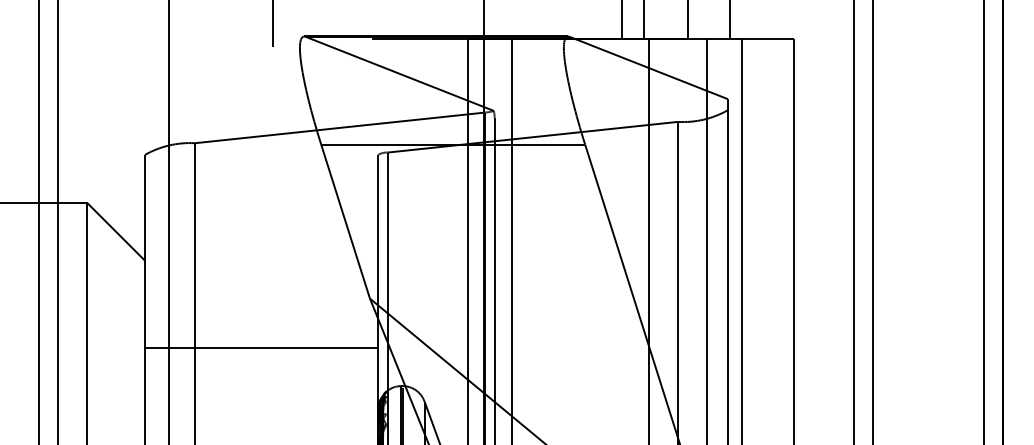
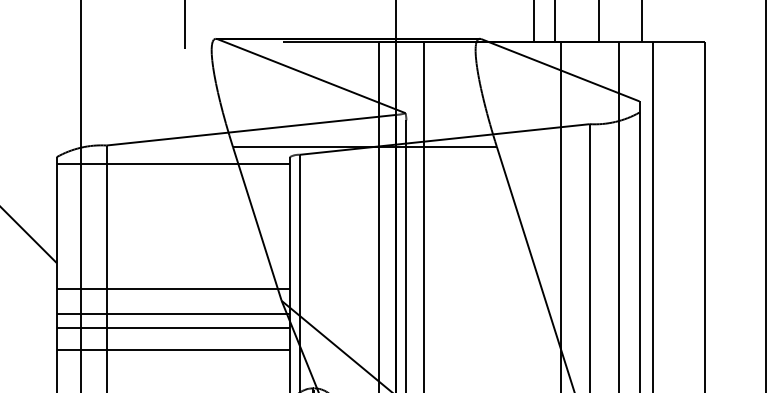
line: (261, 161) -> (173, 163), added
line: (261, 286) -> (173, 288), added
line: (261, 311) -> (173, 313), added
line: (261, 325) -> (173, 327), added

